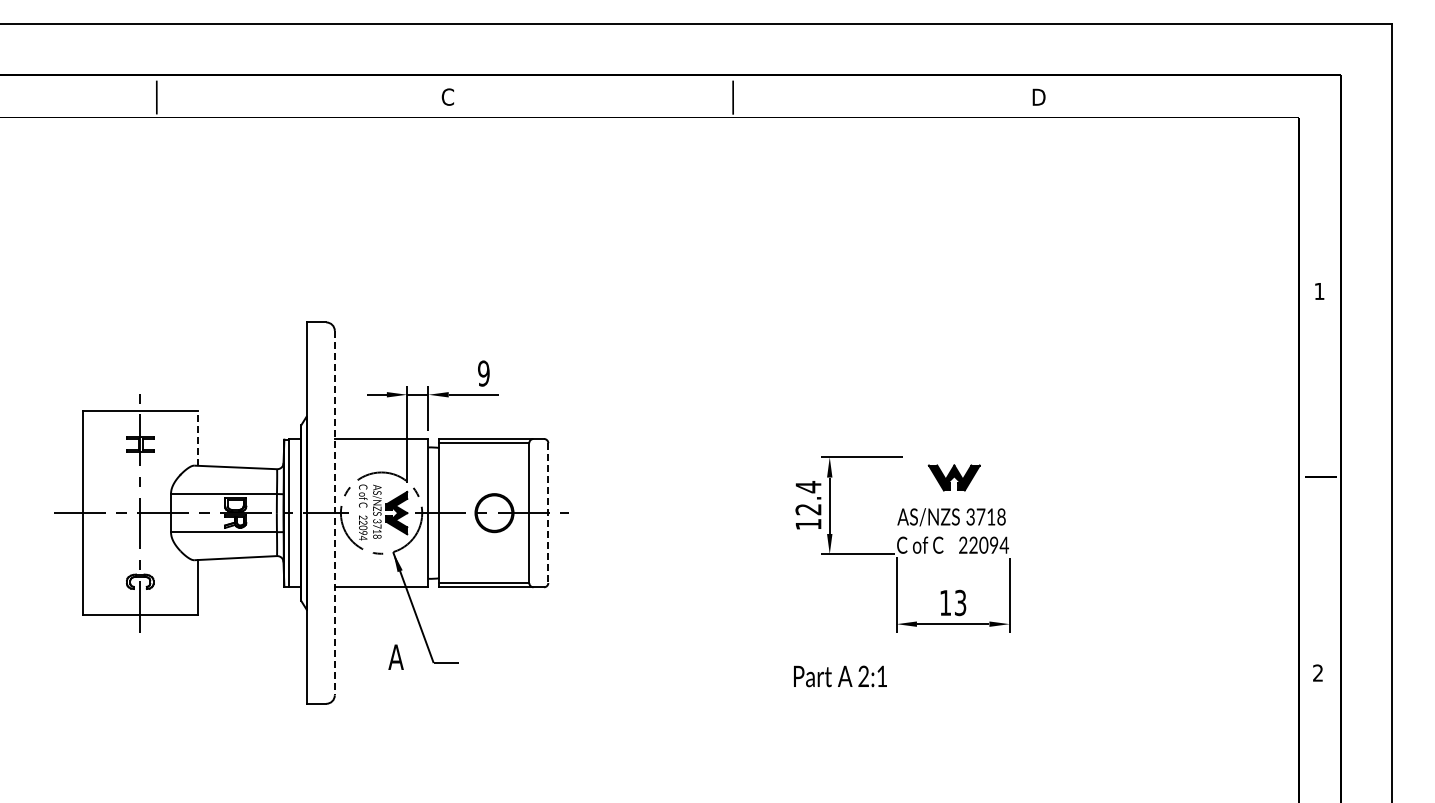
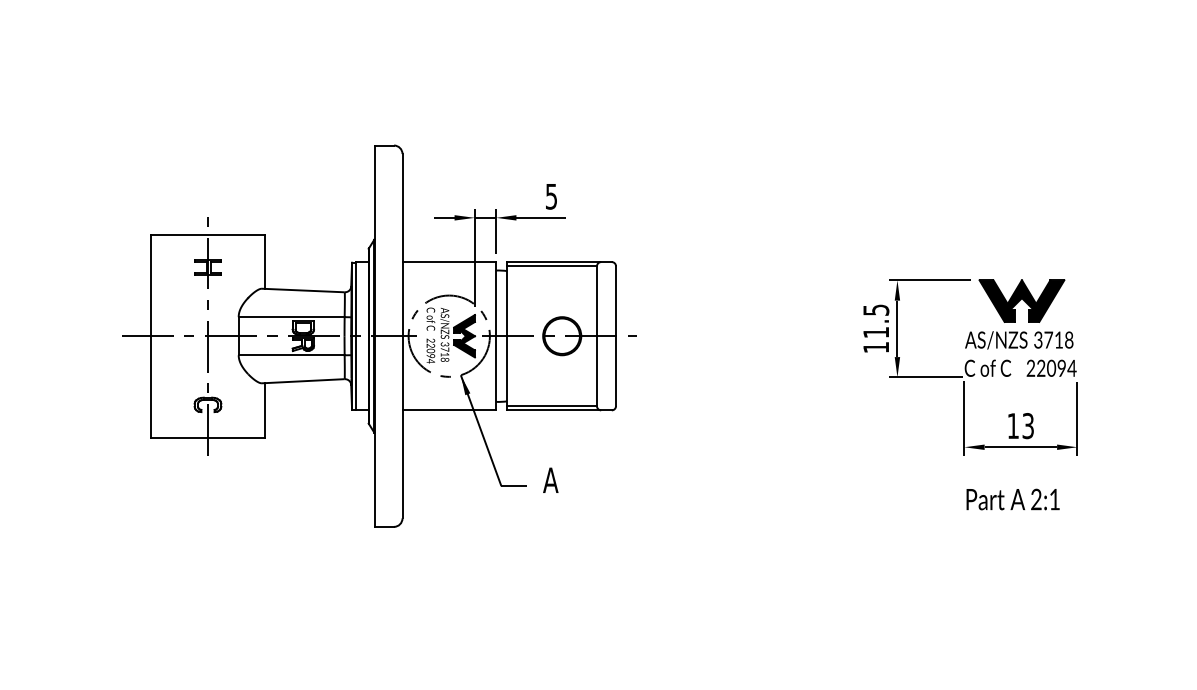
text: (483, 373) -> (551, 196), 9 -> 5
line: (197, 438) -> (265, 261), dashed -> solid
part: (954, 477) -> (1022, 300), size x1.67
text: (808, 498) -> (876, 321), 12.4 -> 11.5
line: (334, 513) -> (402, 336), dashed -> solid
line: (548, 513) -> (616, 336), dashed -> solid
text: (395, 656) -> (550, 479), moved
text: (840, 676) -> (1013, 499), moved

